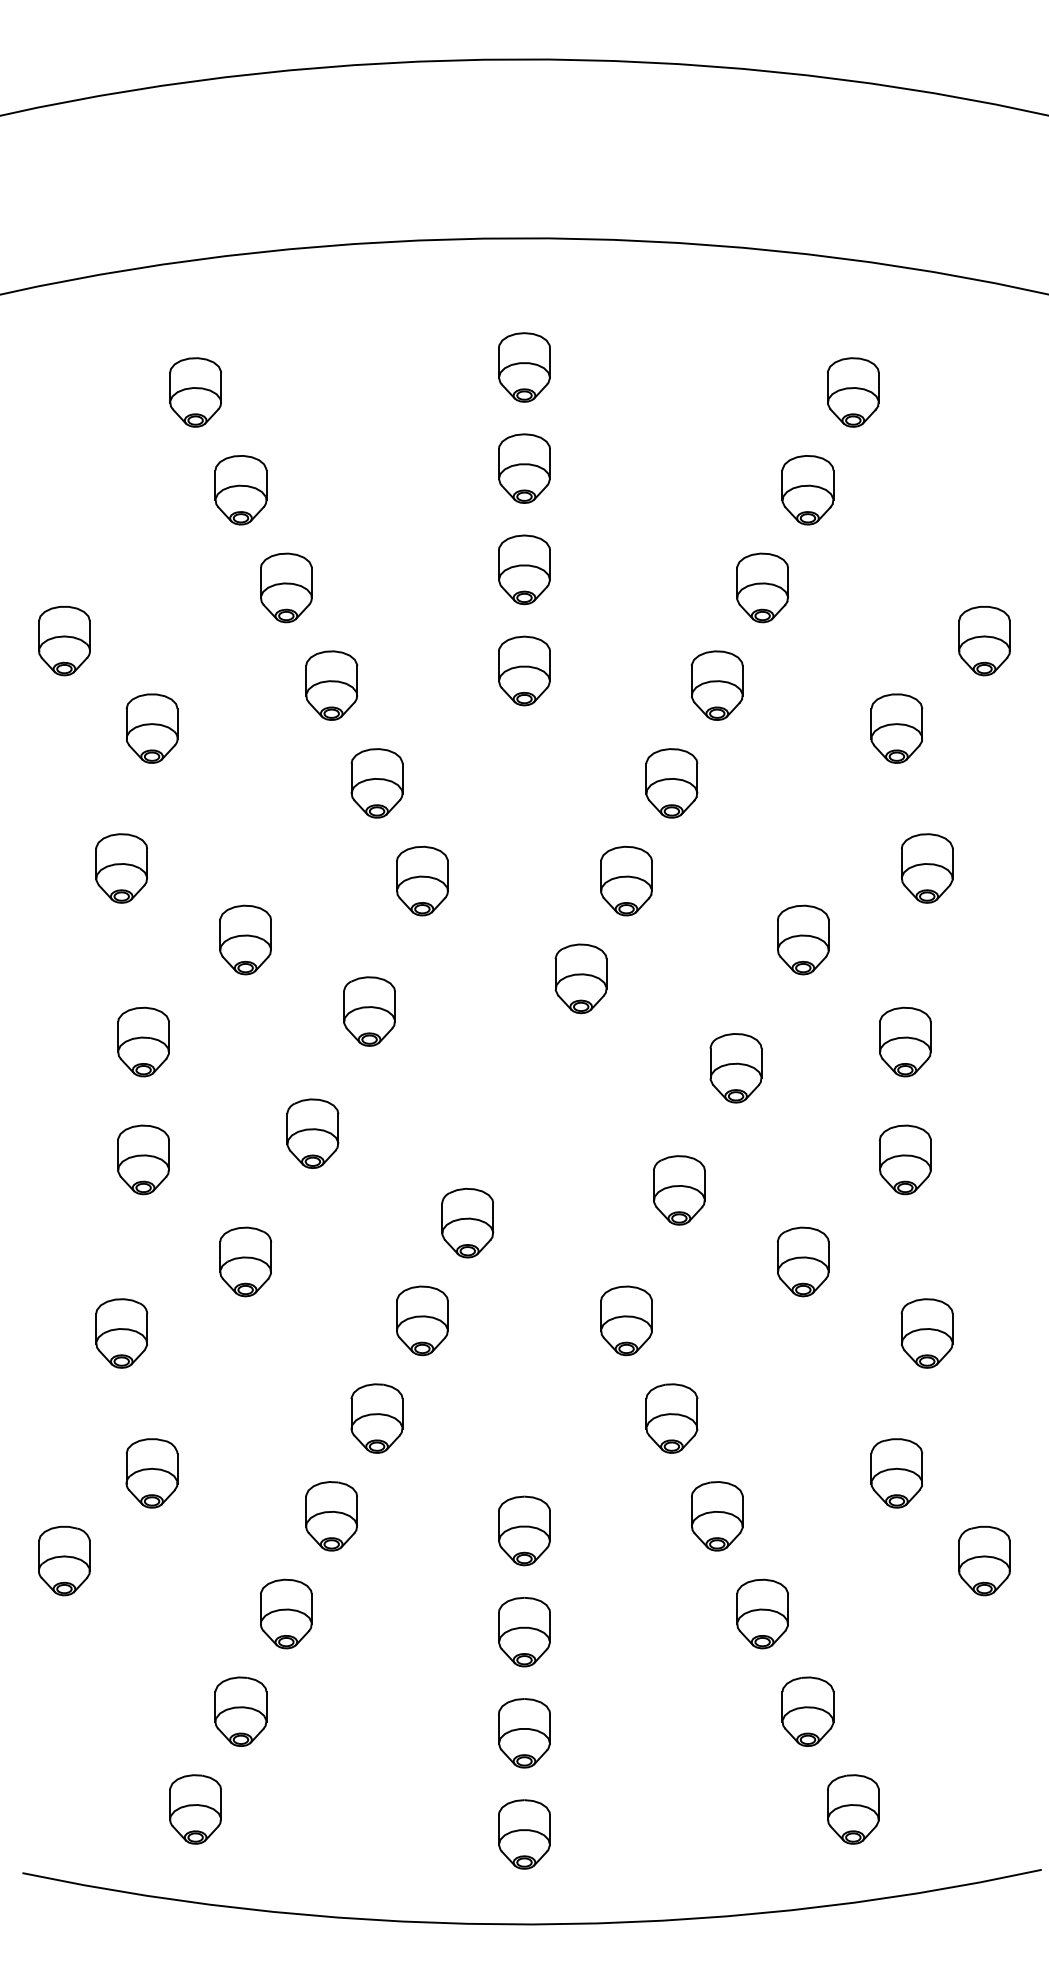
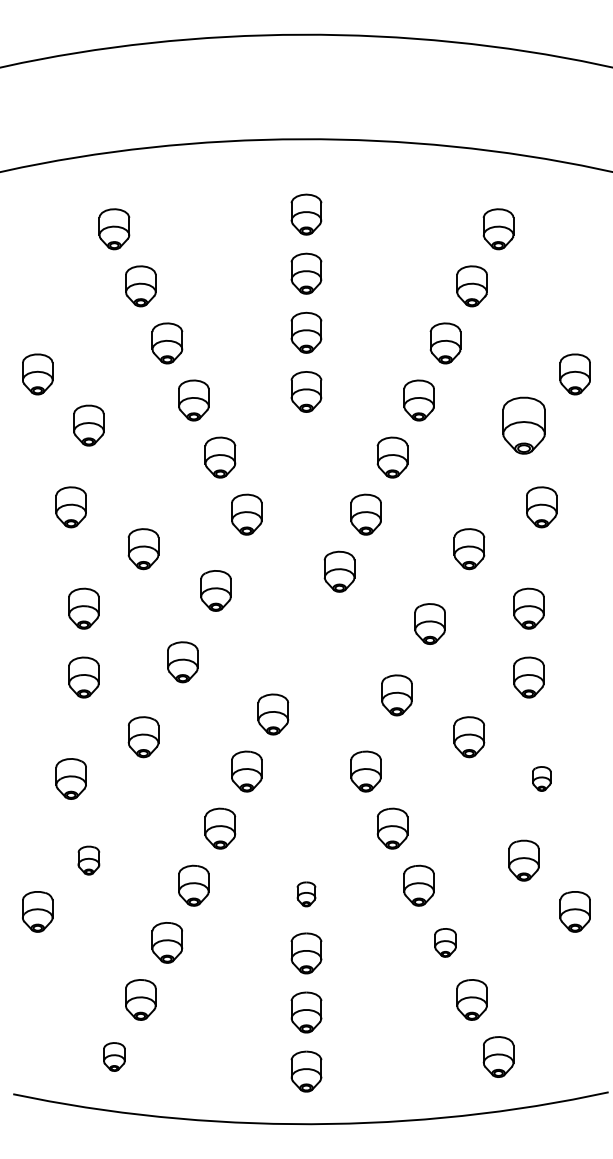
part: (895, 728) -> (523, 425), size x1.4
part: (926, 1332) -> (541, 778), size x0.6
part: (151, 1473) -> (88, 860), size x0.7
part: (524, 1531) -> (306, 894), size x0.6
part: (762, 1613) -> (445, 942), size x0.7
part: (195, 1808) -> (114, 1056), size x0.7

